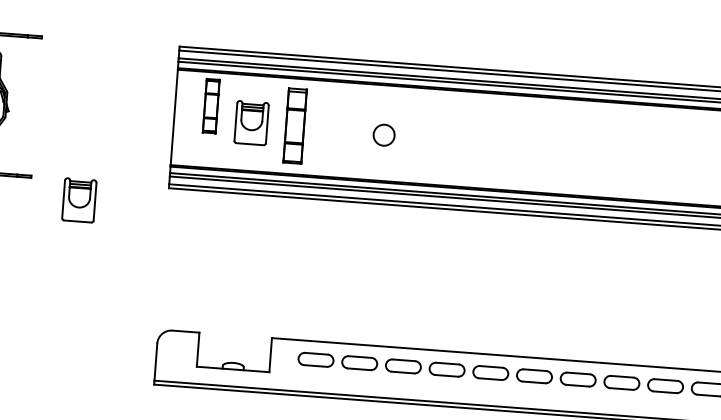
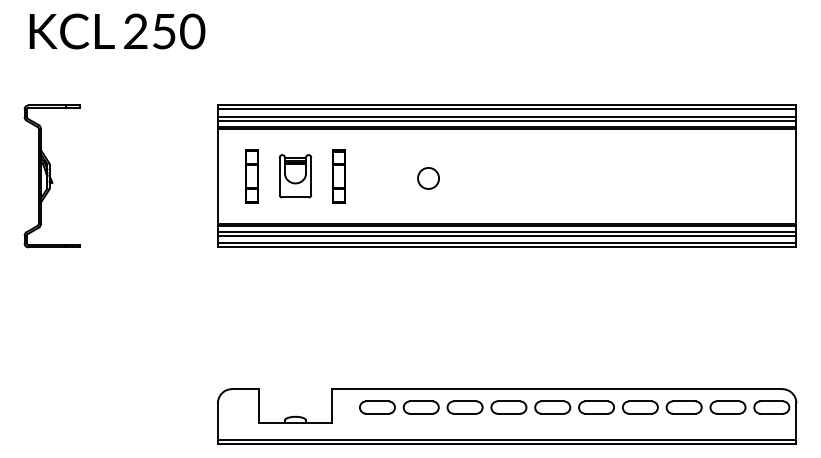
part: (210, 106) -> (251, 176), moved
part: (294, 126) -> (338, 176), size x0.71
part: (79, 200) -> (129, 266), removed

